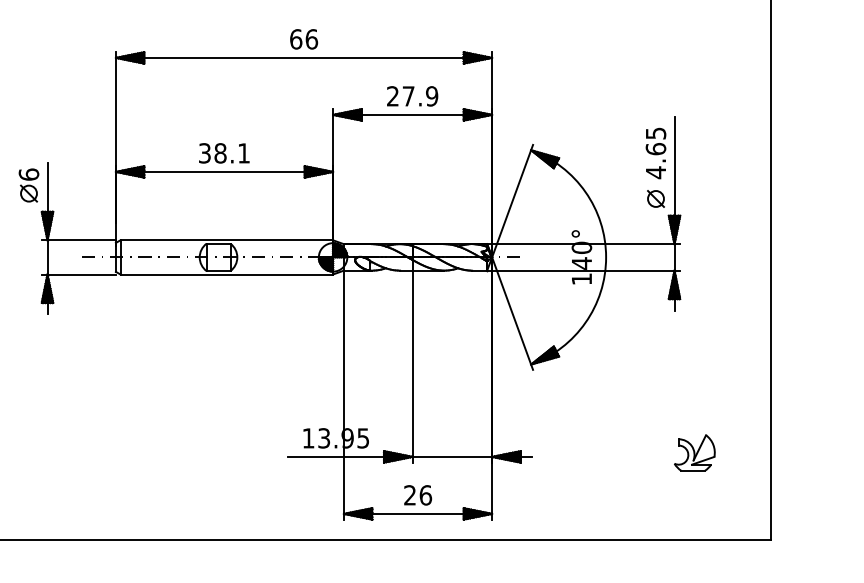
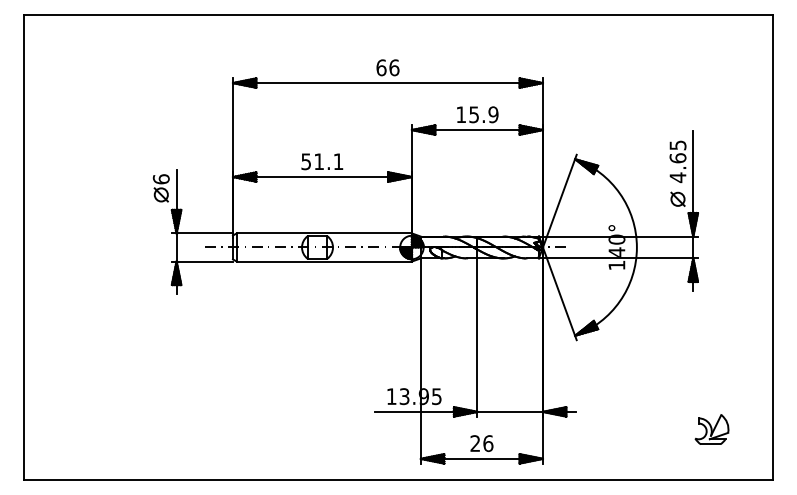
text: (400, 96) -> (467, 114), 27.9 -> 15.9
text: (212, 153) -> (312, 161), 38.1 -> 51.1
part: (694, 452) -> (711, 429), moved

